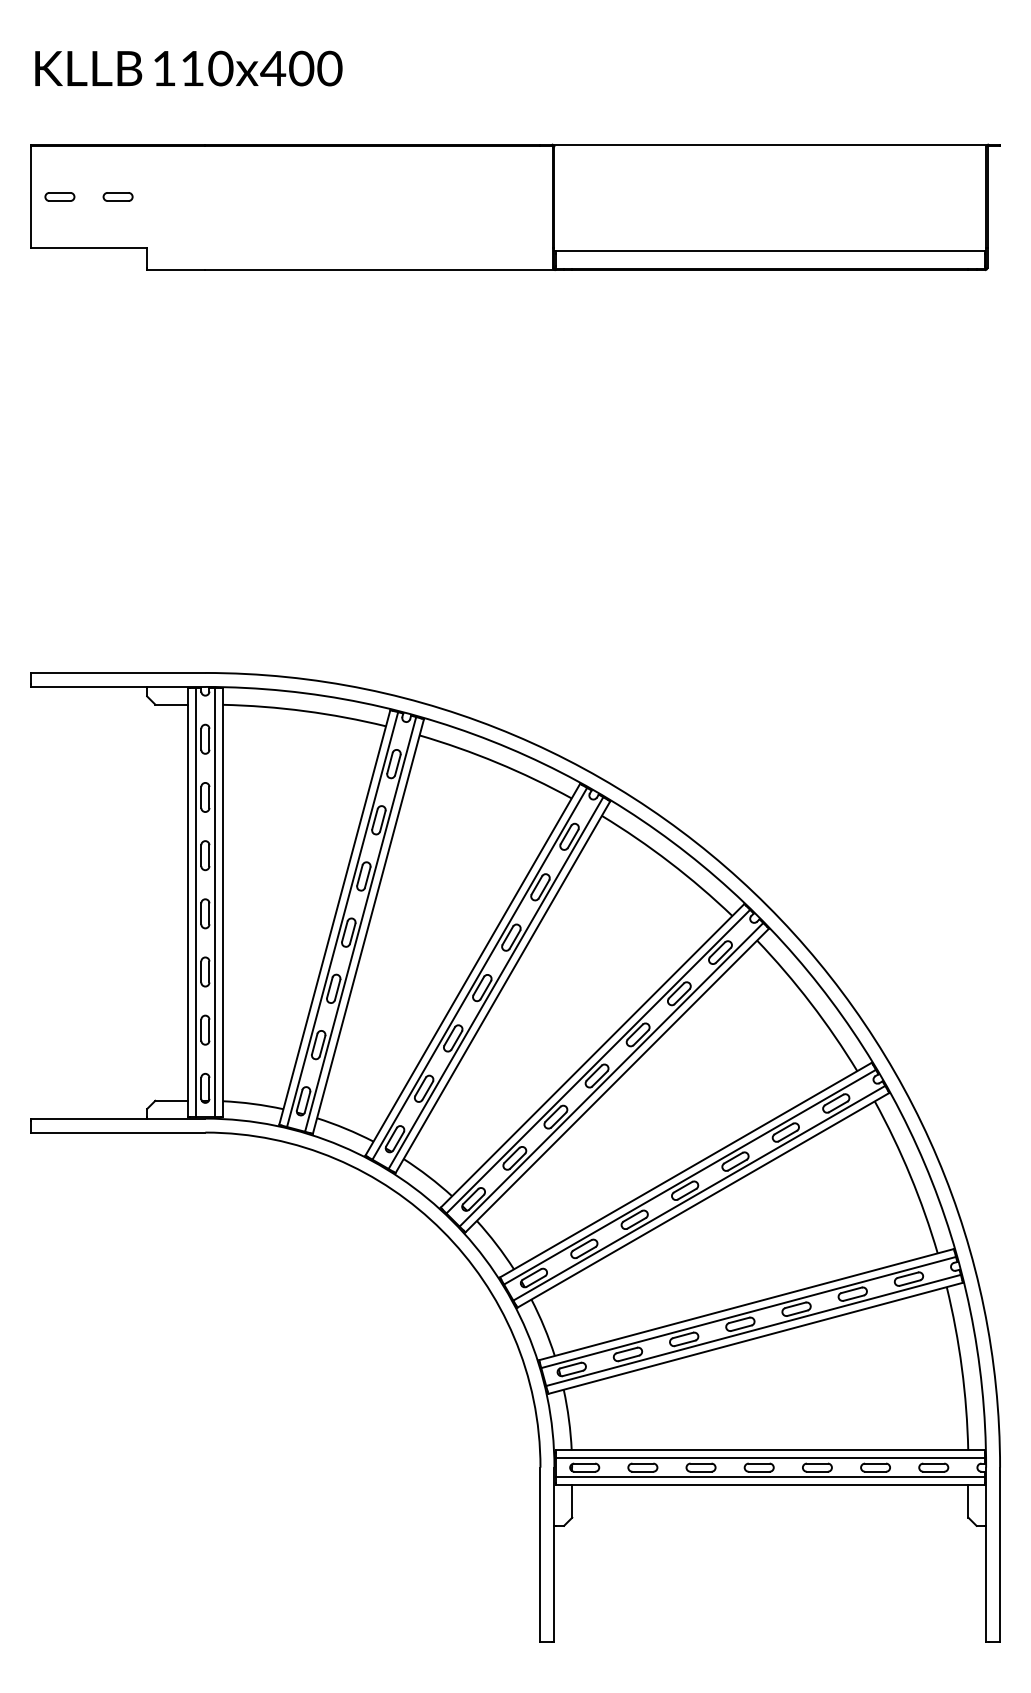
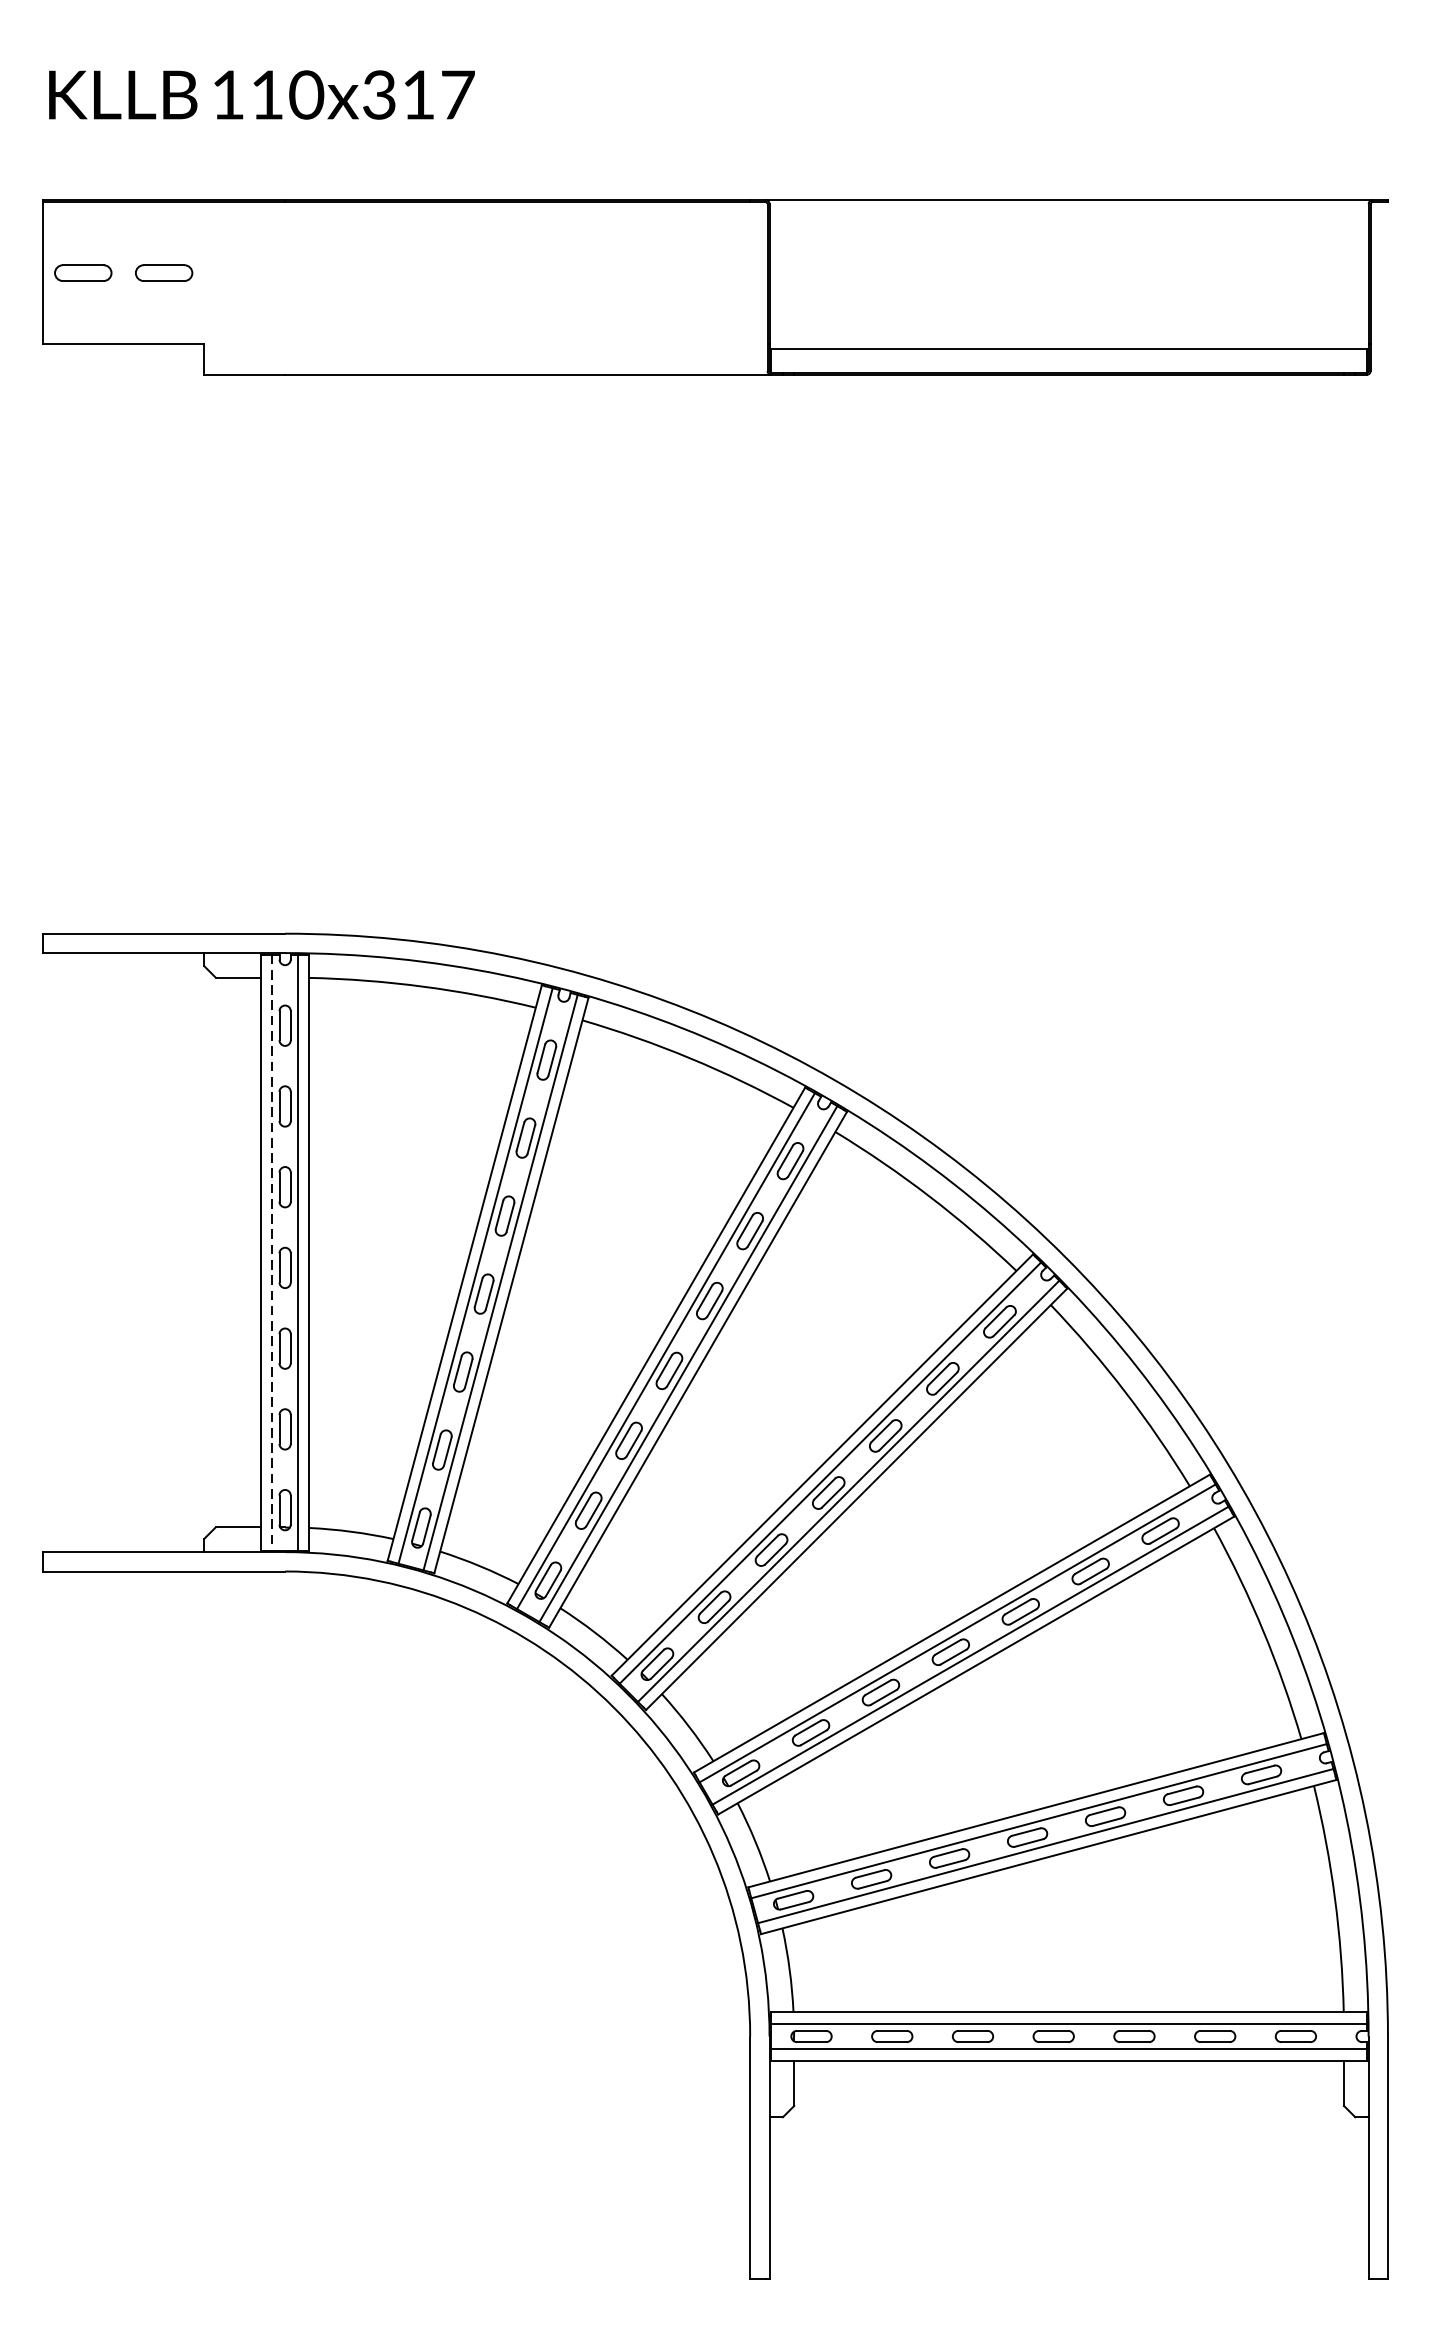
text: (301, 68) -> (418, 94), 110x400 -> 110x317
part: (59, 196) -> (82, 272), size x1.4
part: (117, 196) -> (163, 272), size x1.4
line: (196, 902) -> (272, 1252), solid -> dashed

